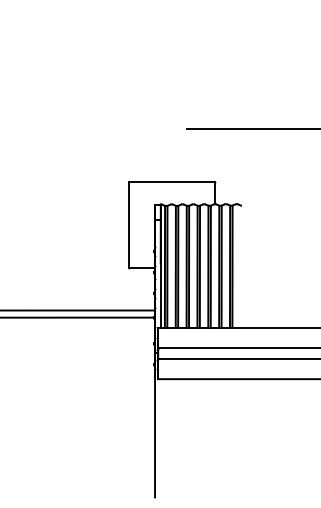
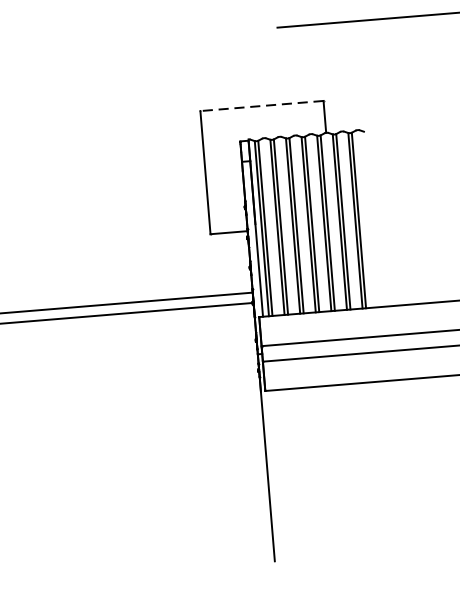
line: (172, 182) -> (262, 106), solid -> dashed

